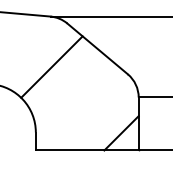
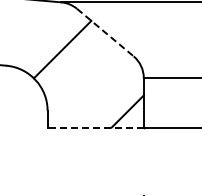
line: (97, 48) -> (105, 32), solid -> dashed
line: (87, 150) -> (95, 127), solid -> dashed

